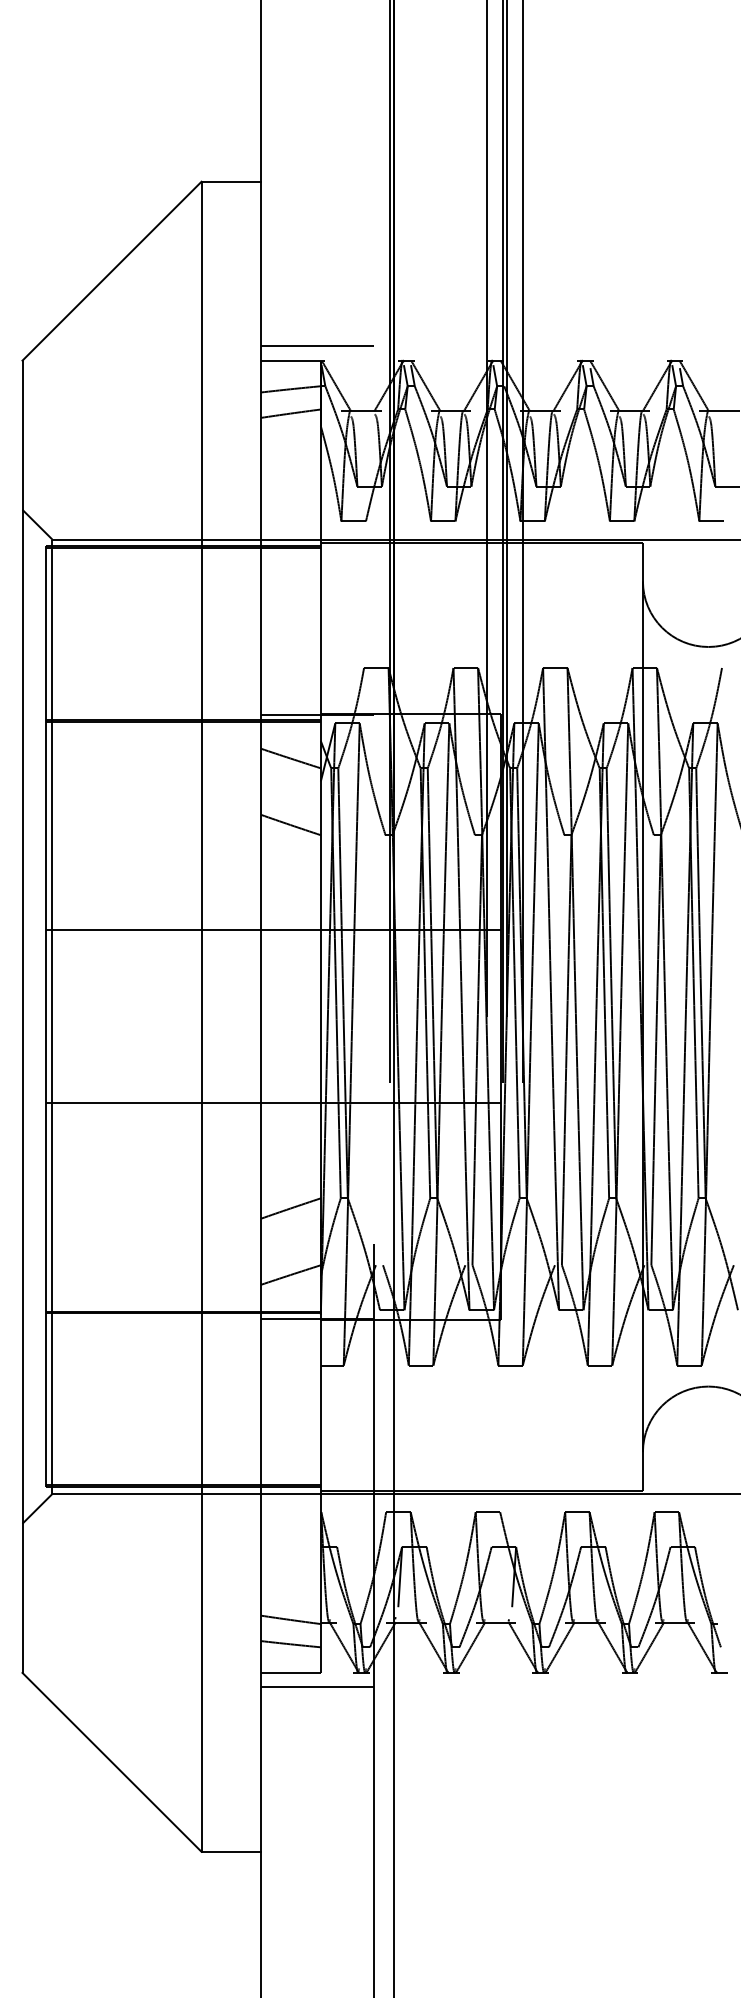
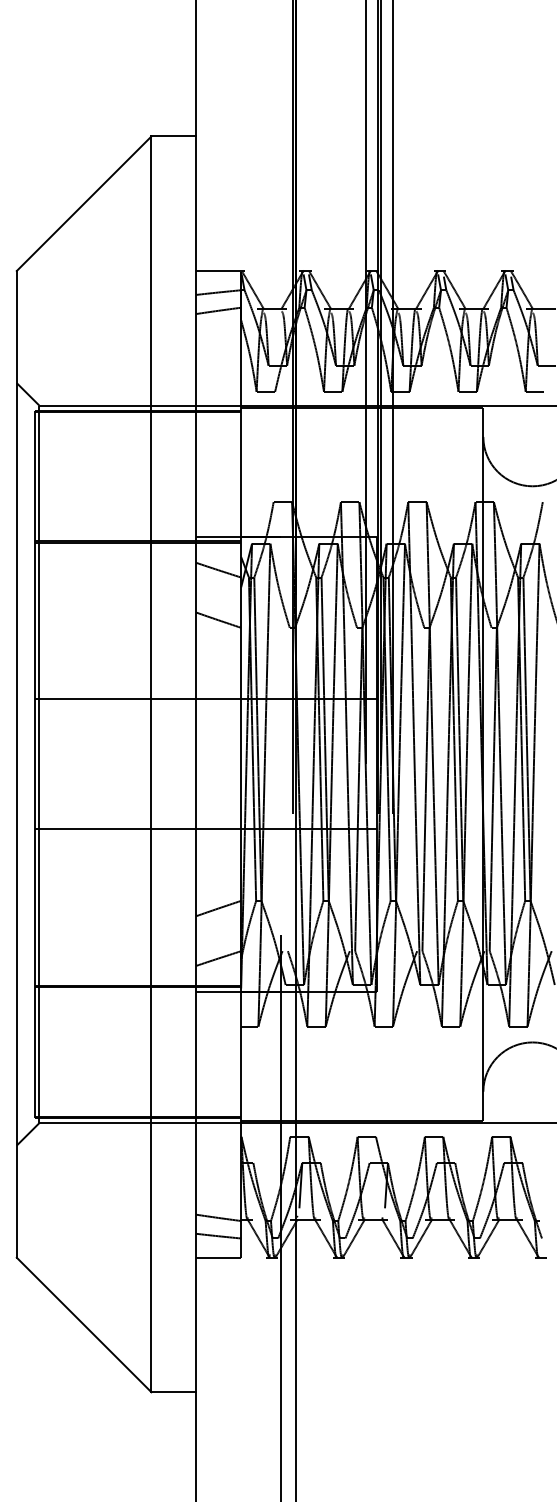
line: (317, 346) -> (238, 260), removed
line: (317, 1687) -> (238, 1268), removed

